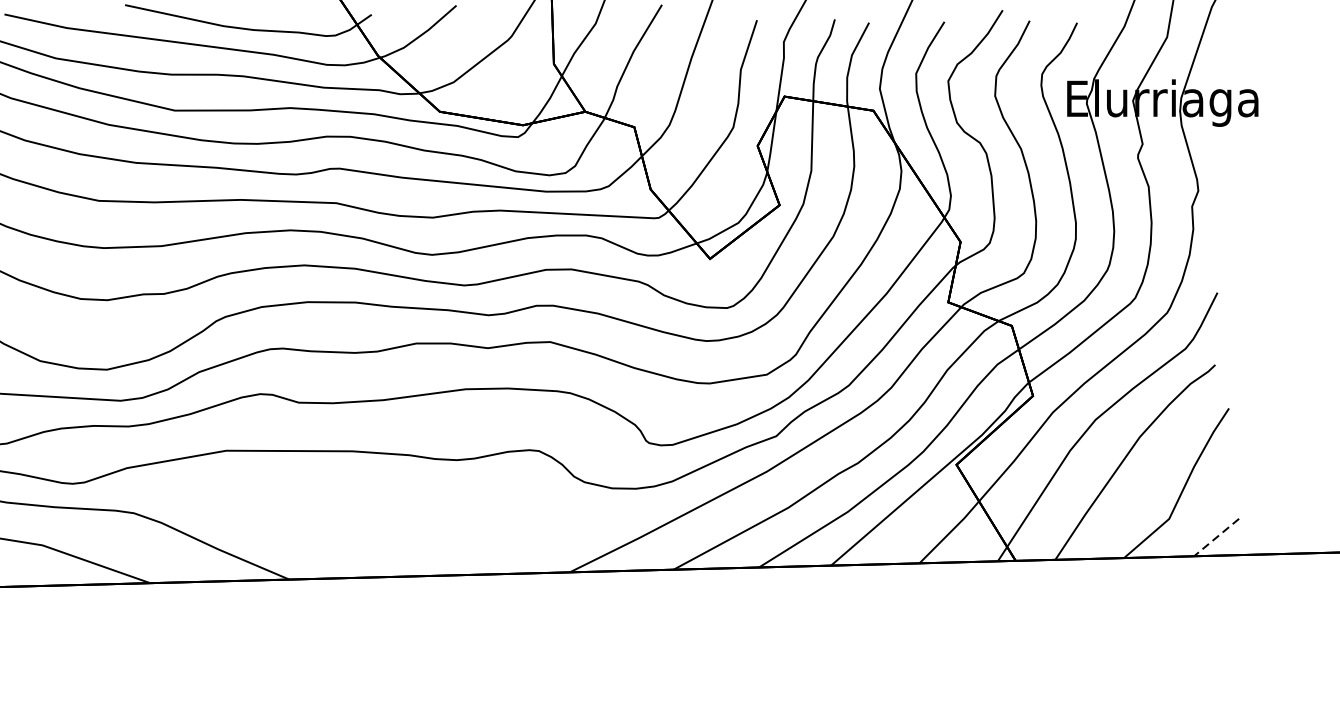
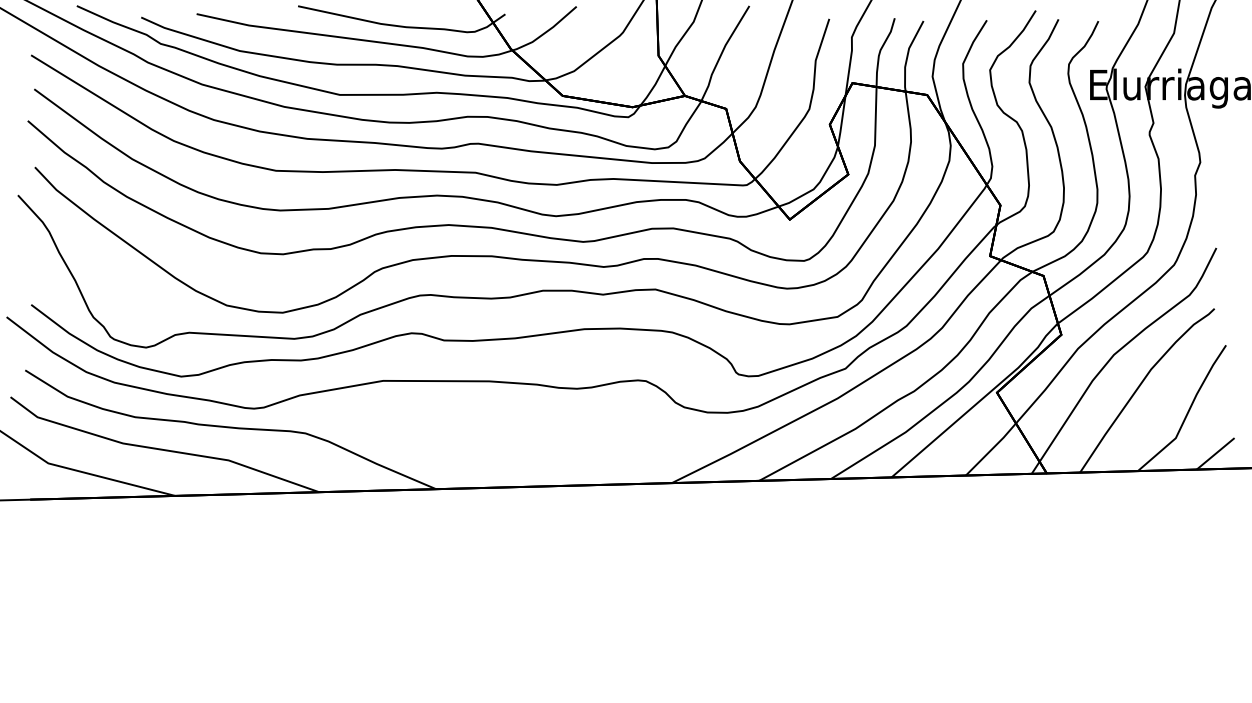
line: (1216, 537) -> (1215, 453), dashed -> solid

